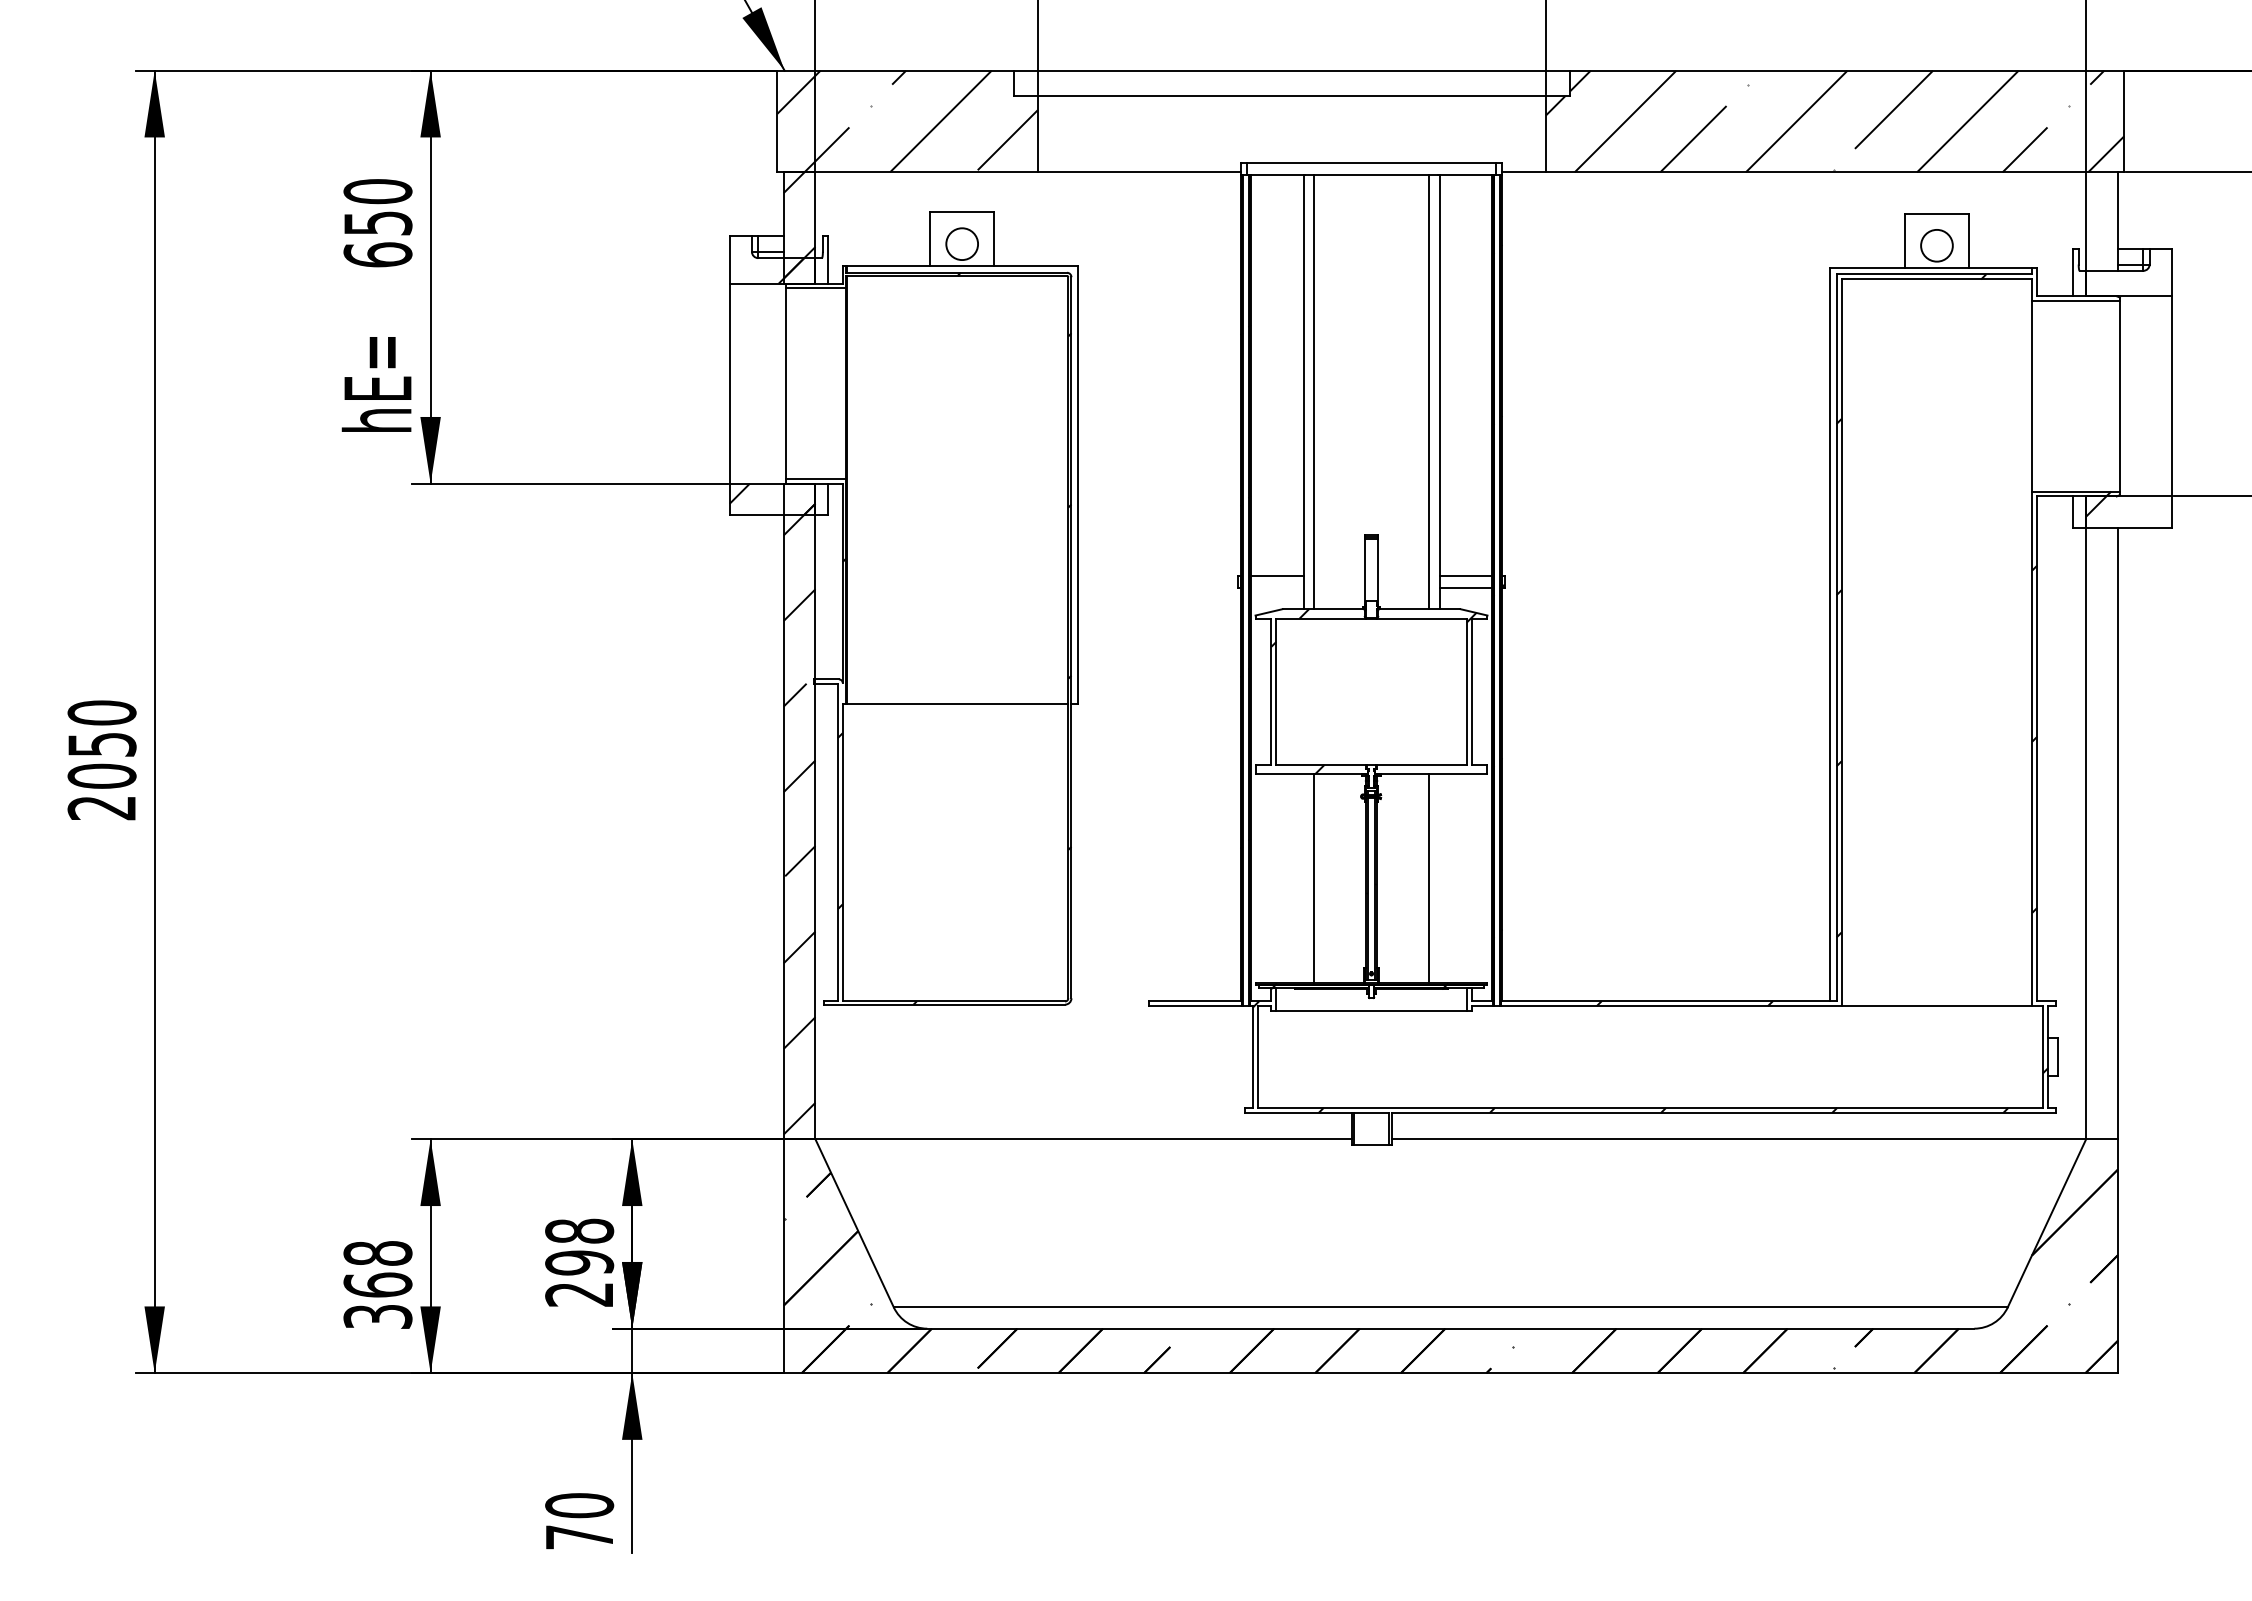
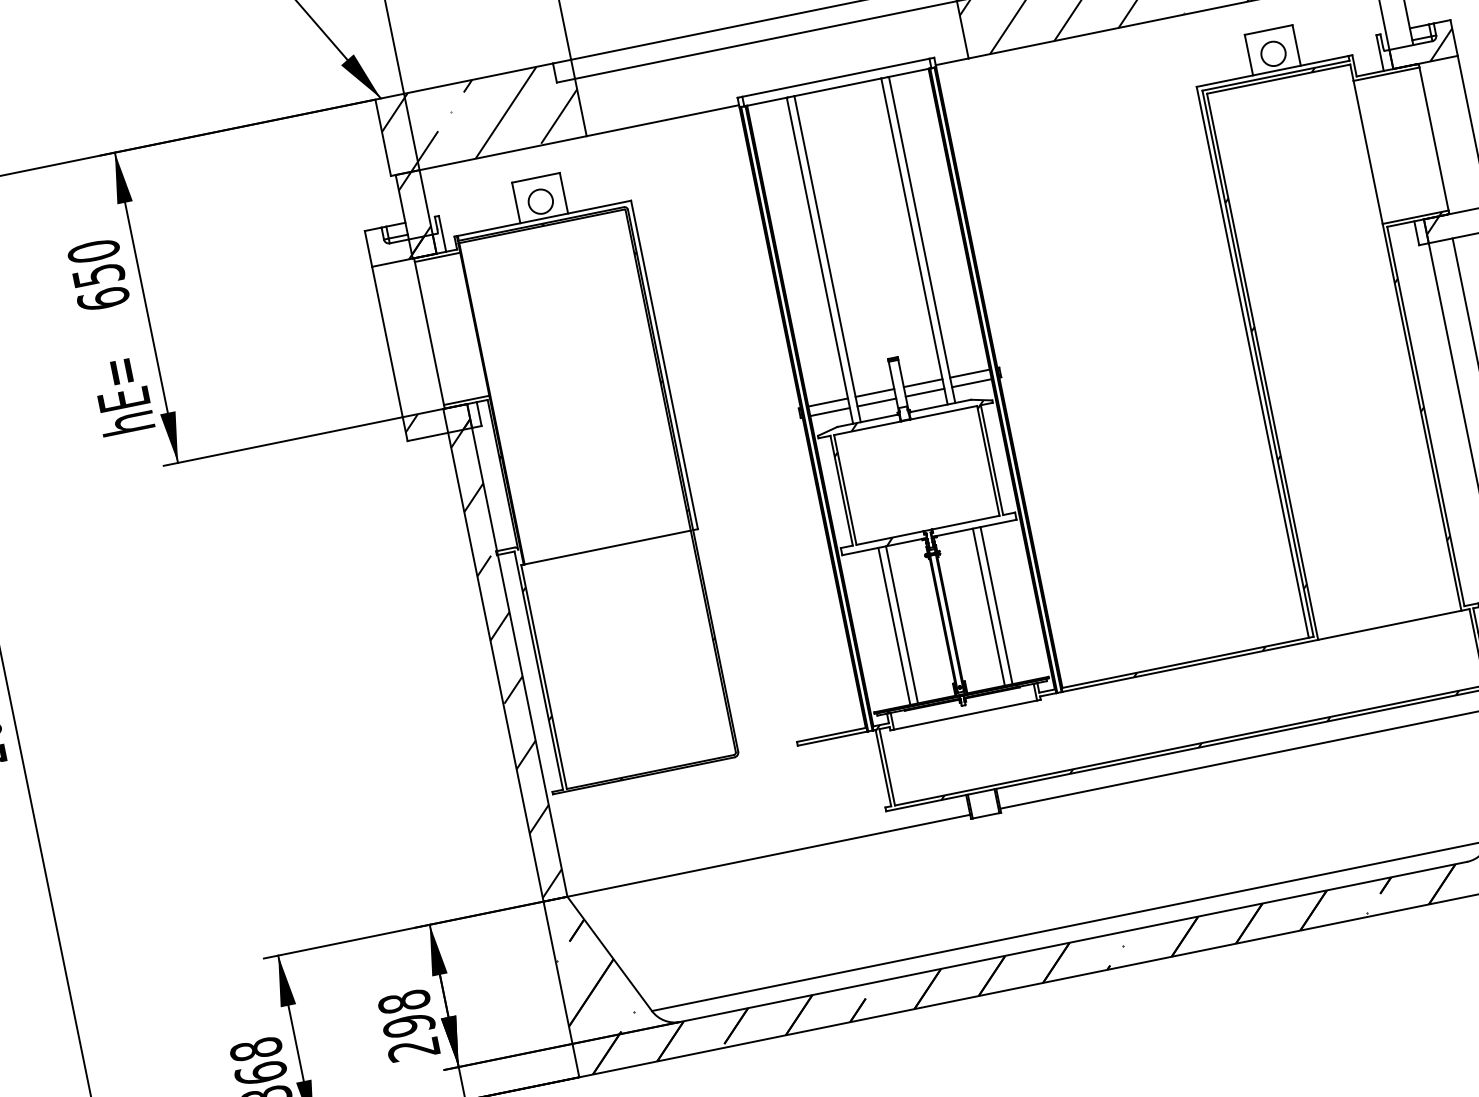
hatch: (2153, 277) -> (1441, 44), added
line: (1339, 575) -> (874, 392), added
line: (1403, 575) -> (923, 383), added
line: (1276, 588) -> (829, 412), added
line: (1339, 588) -> (876, 402), added
line: (1403, 588) -> (925, 392), added
line: (1303, 878) -> (894, 626), added
line: (1439, 878) -> (996, 605), added

